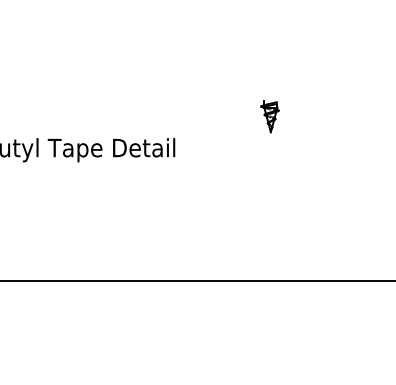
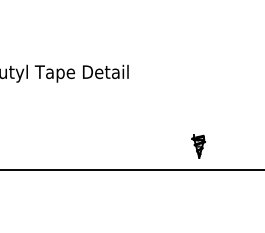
part: (269, 116) -> (198, 146), moved

